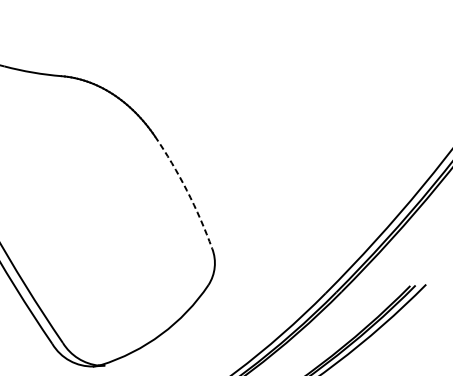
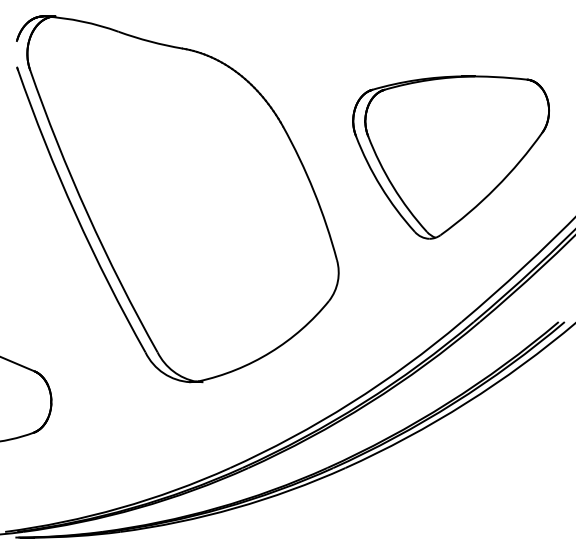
part: (303, 150) -> (450, 157), added
arc: (187, 190) -> (314, 191), dashed -> solid

